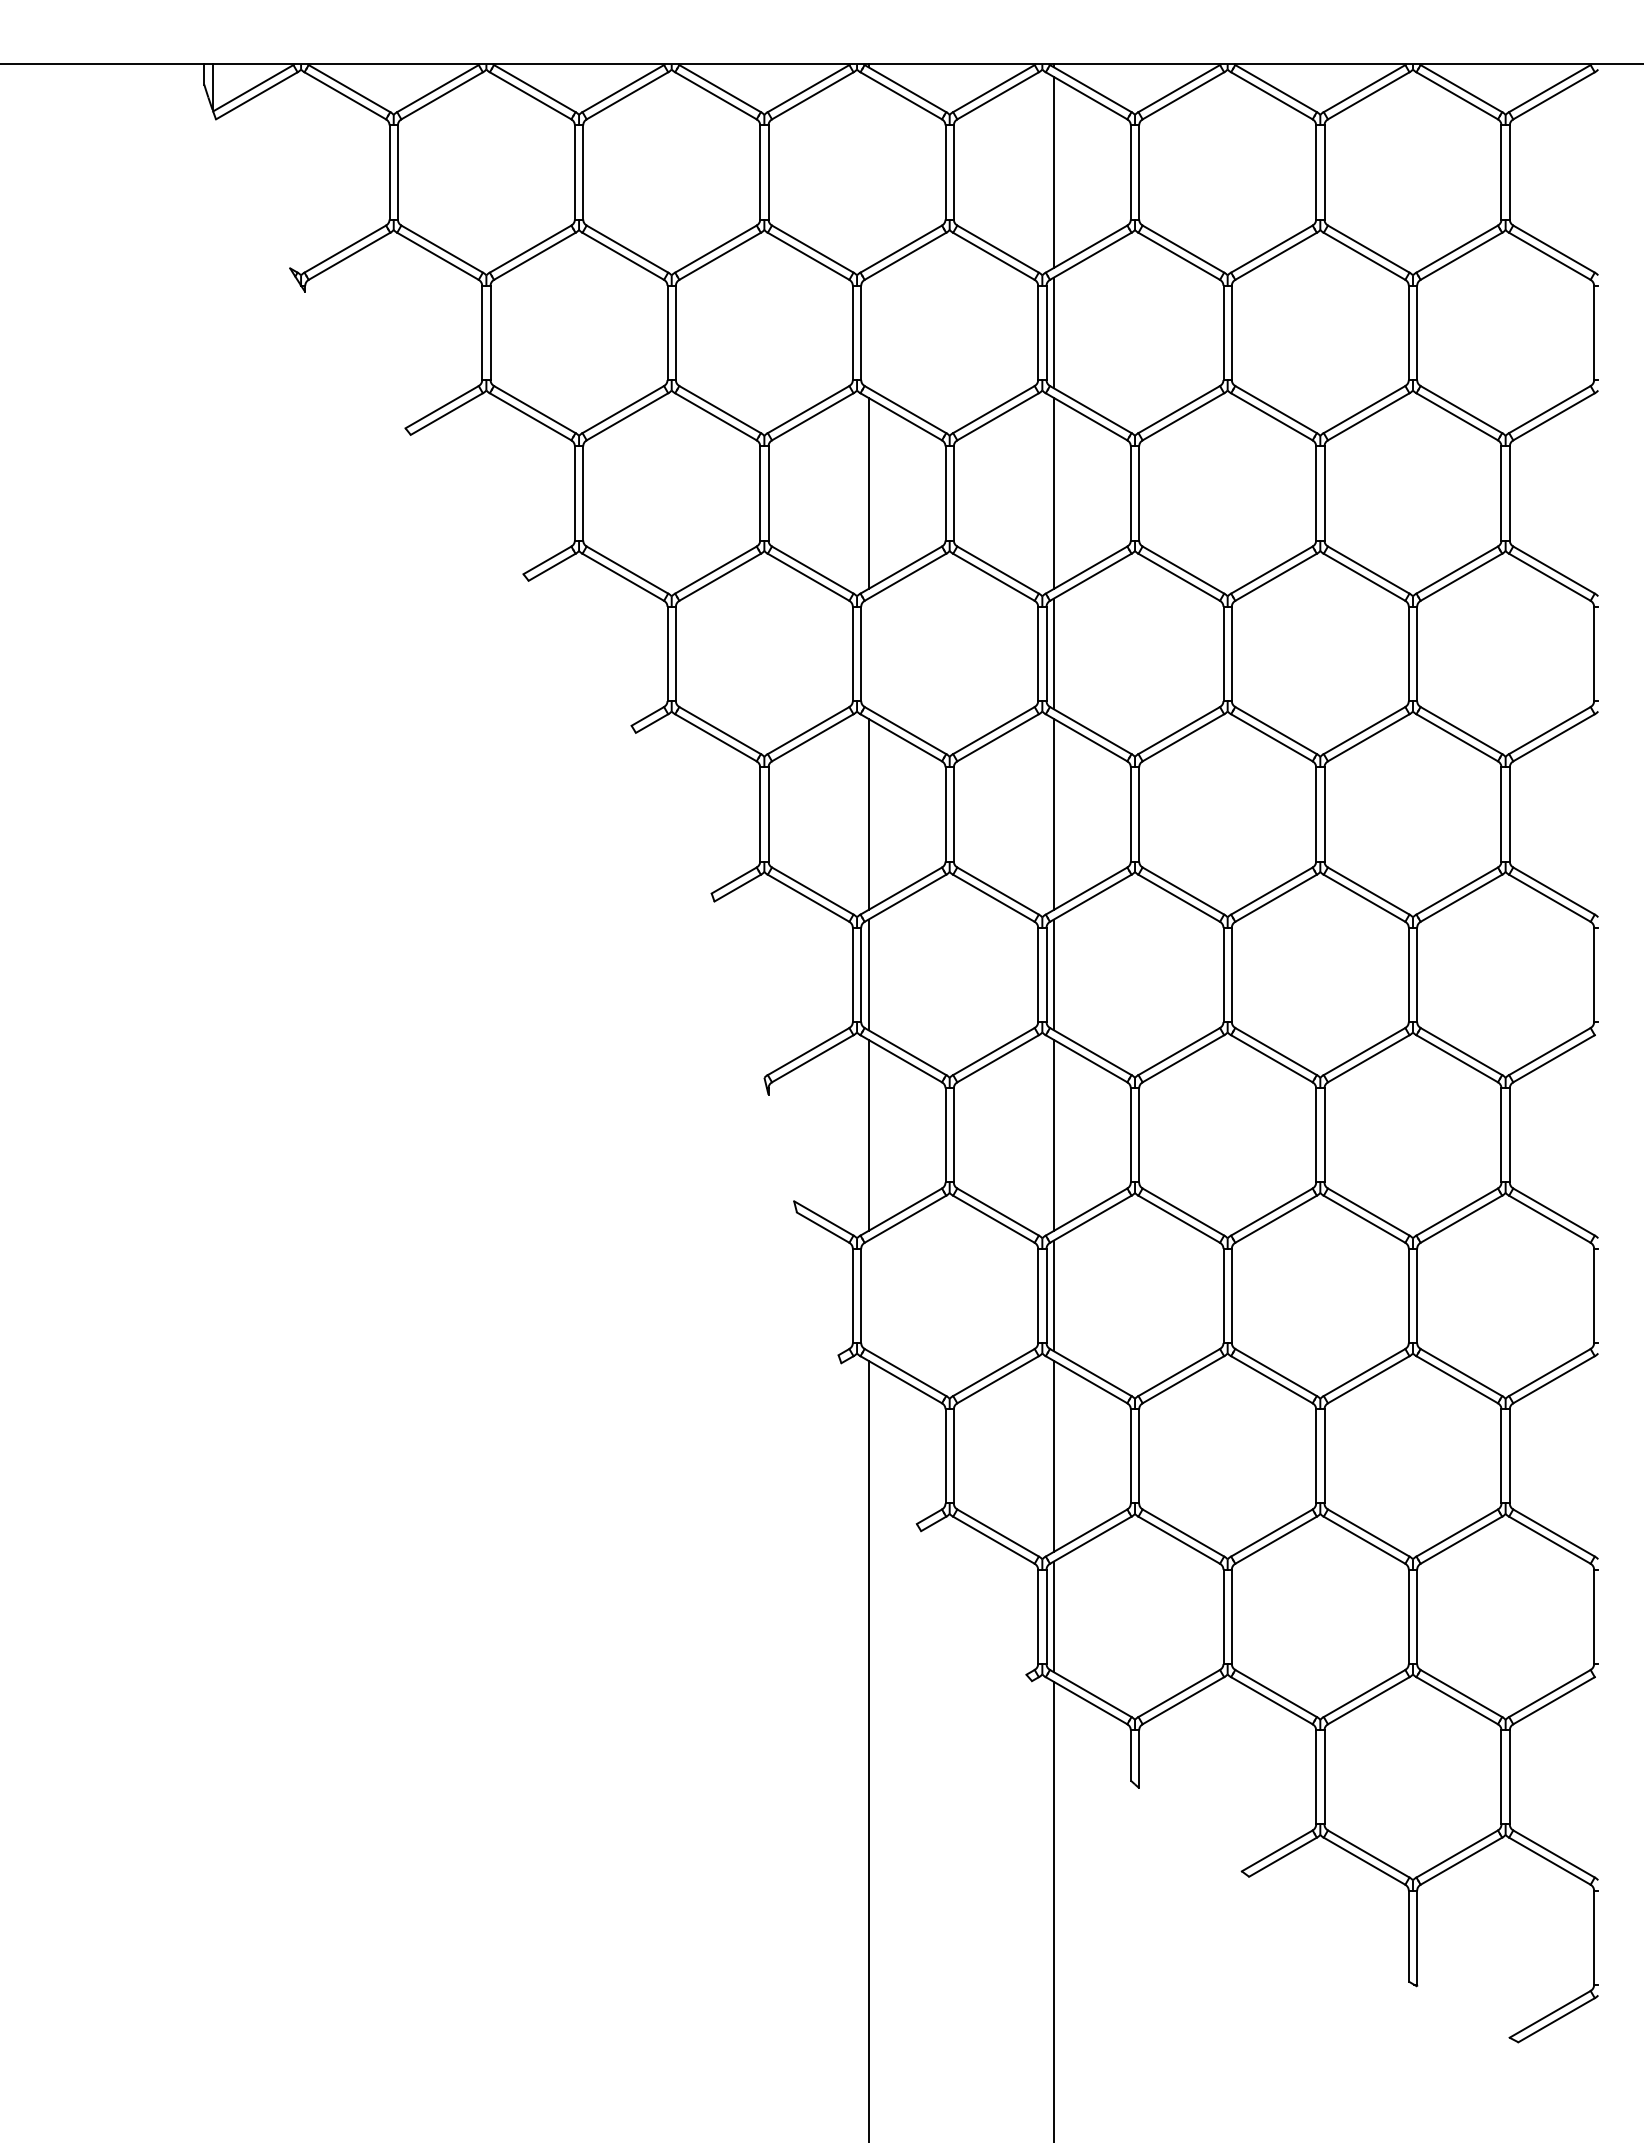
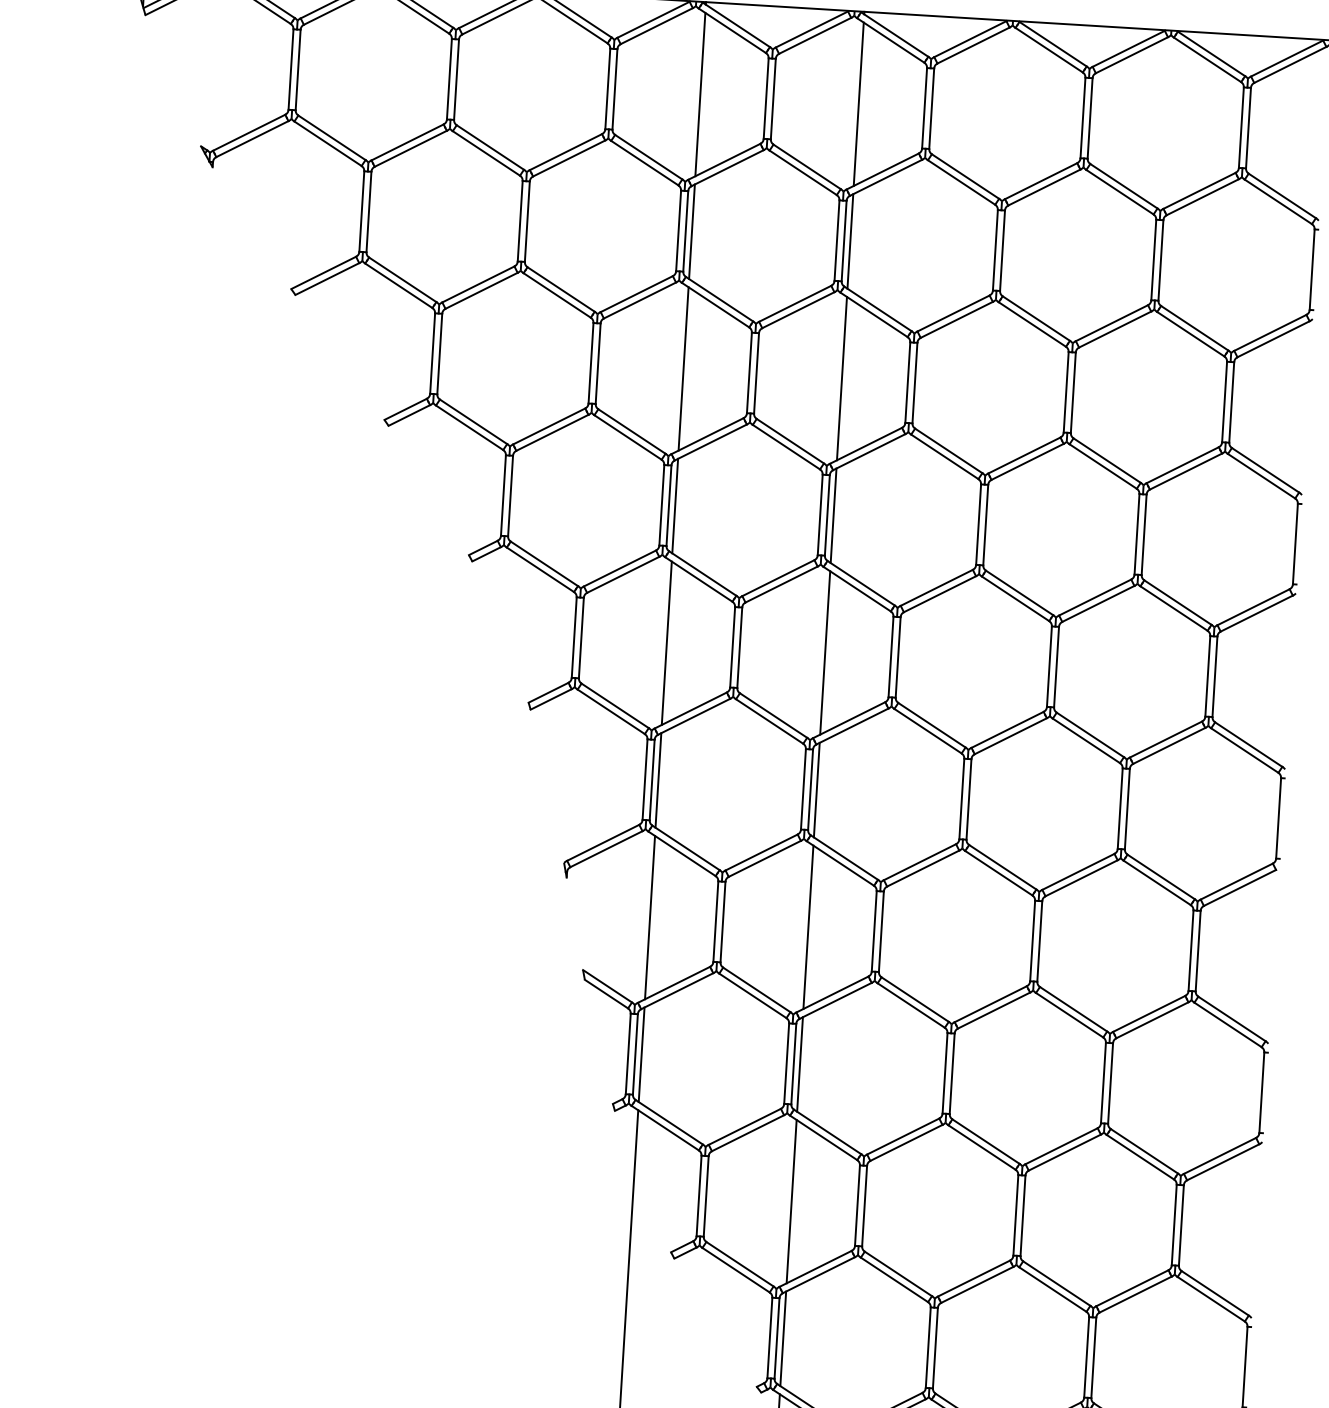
line: (868, 172) -> (700, 94), added
line: (868, 332) -> (692, 231), added
line: (868, 653) -> (675, 505), added
line: (868, 1295) -> (641, 1054), added

